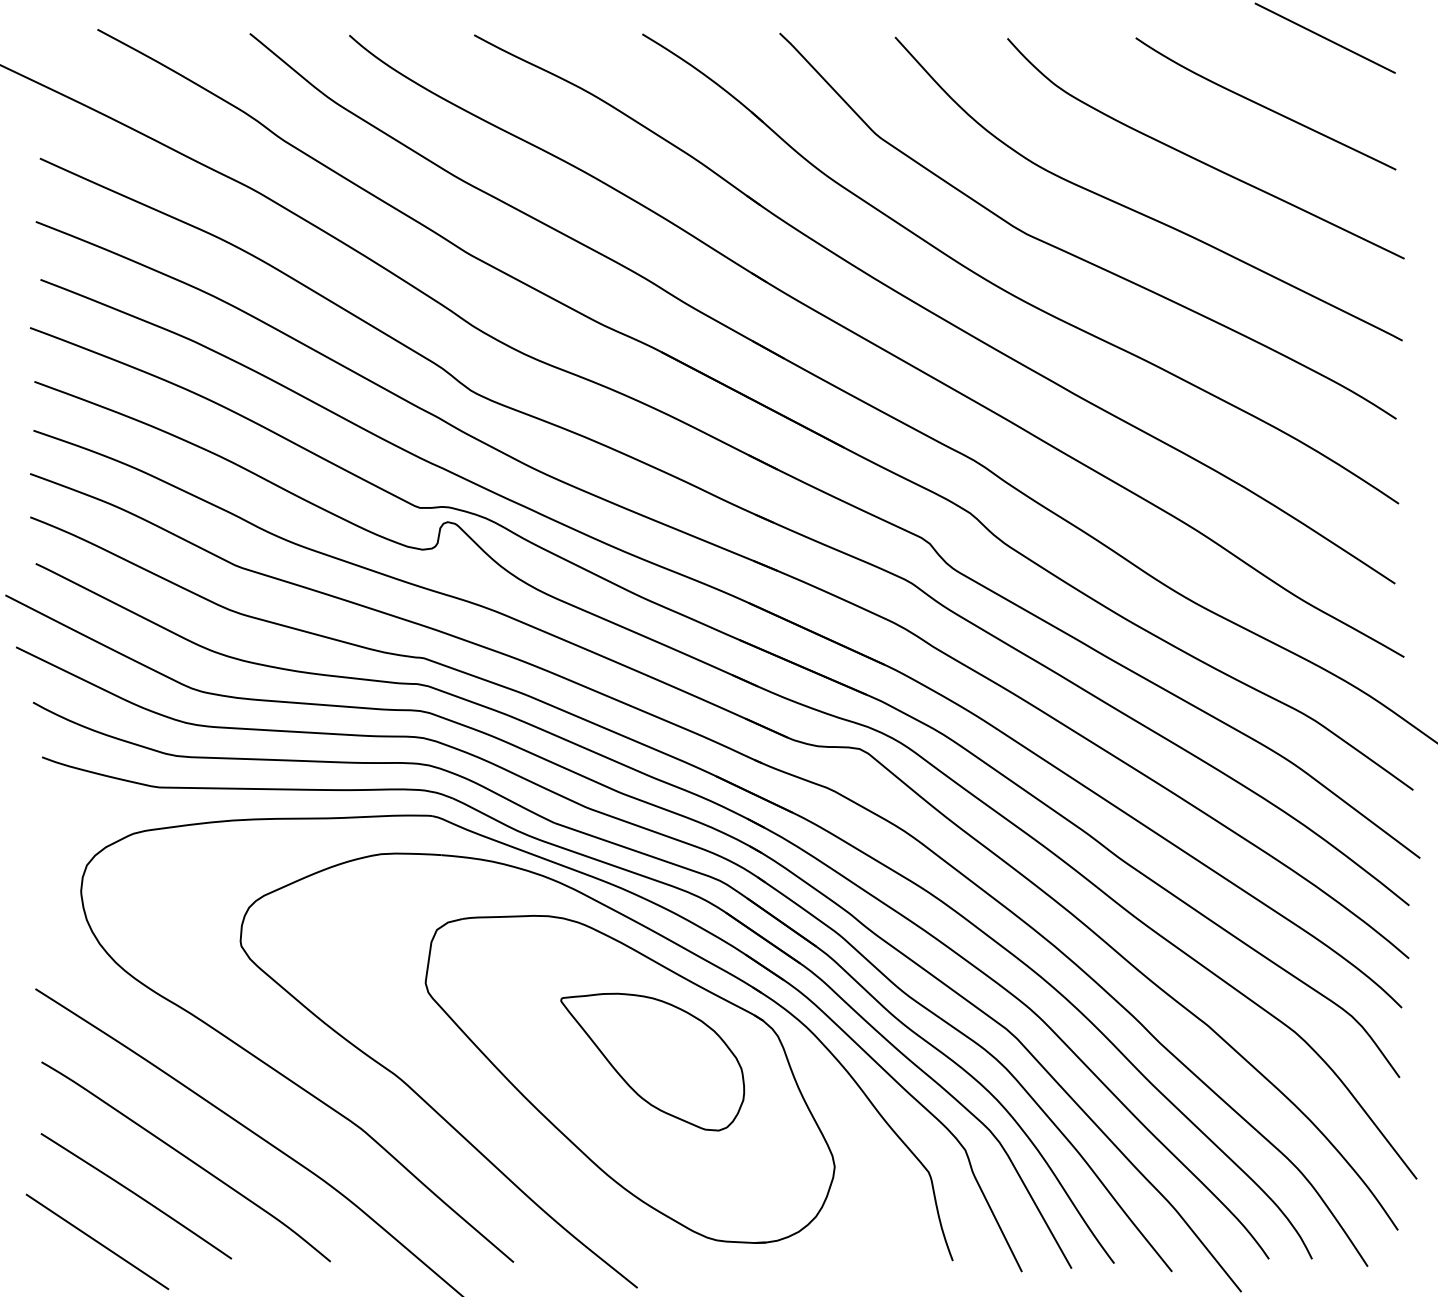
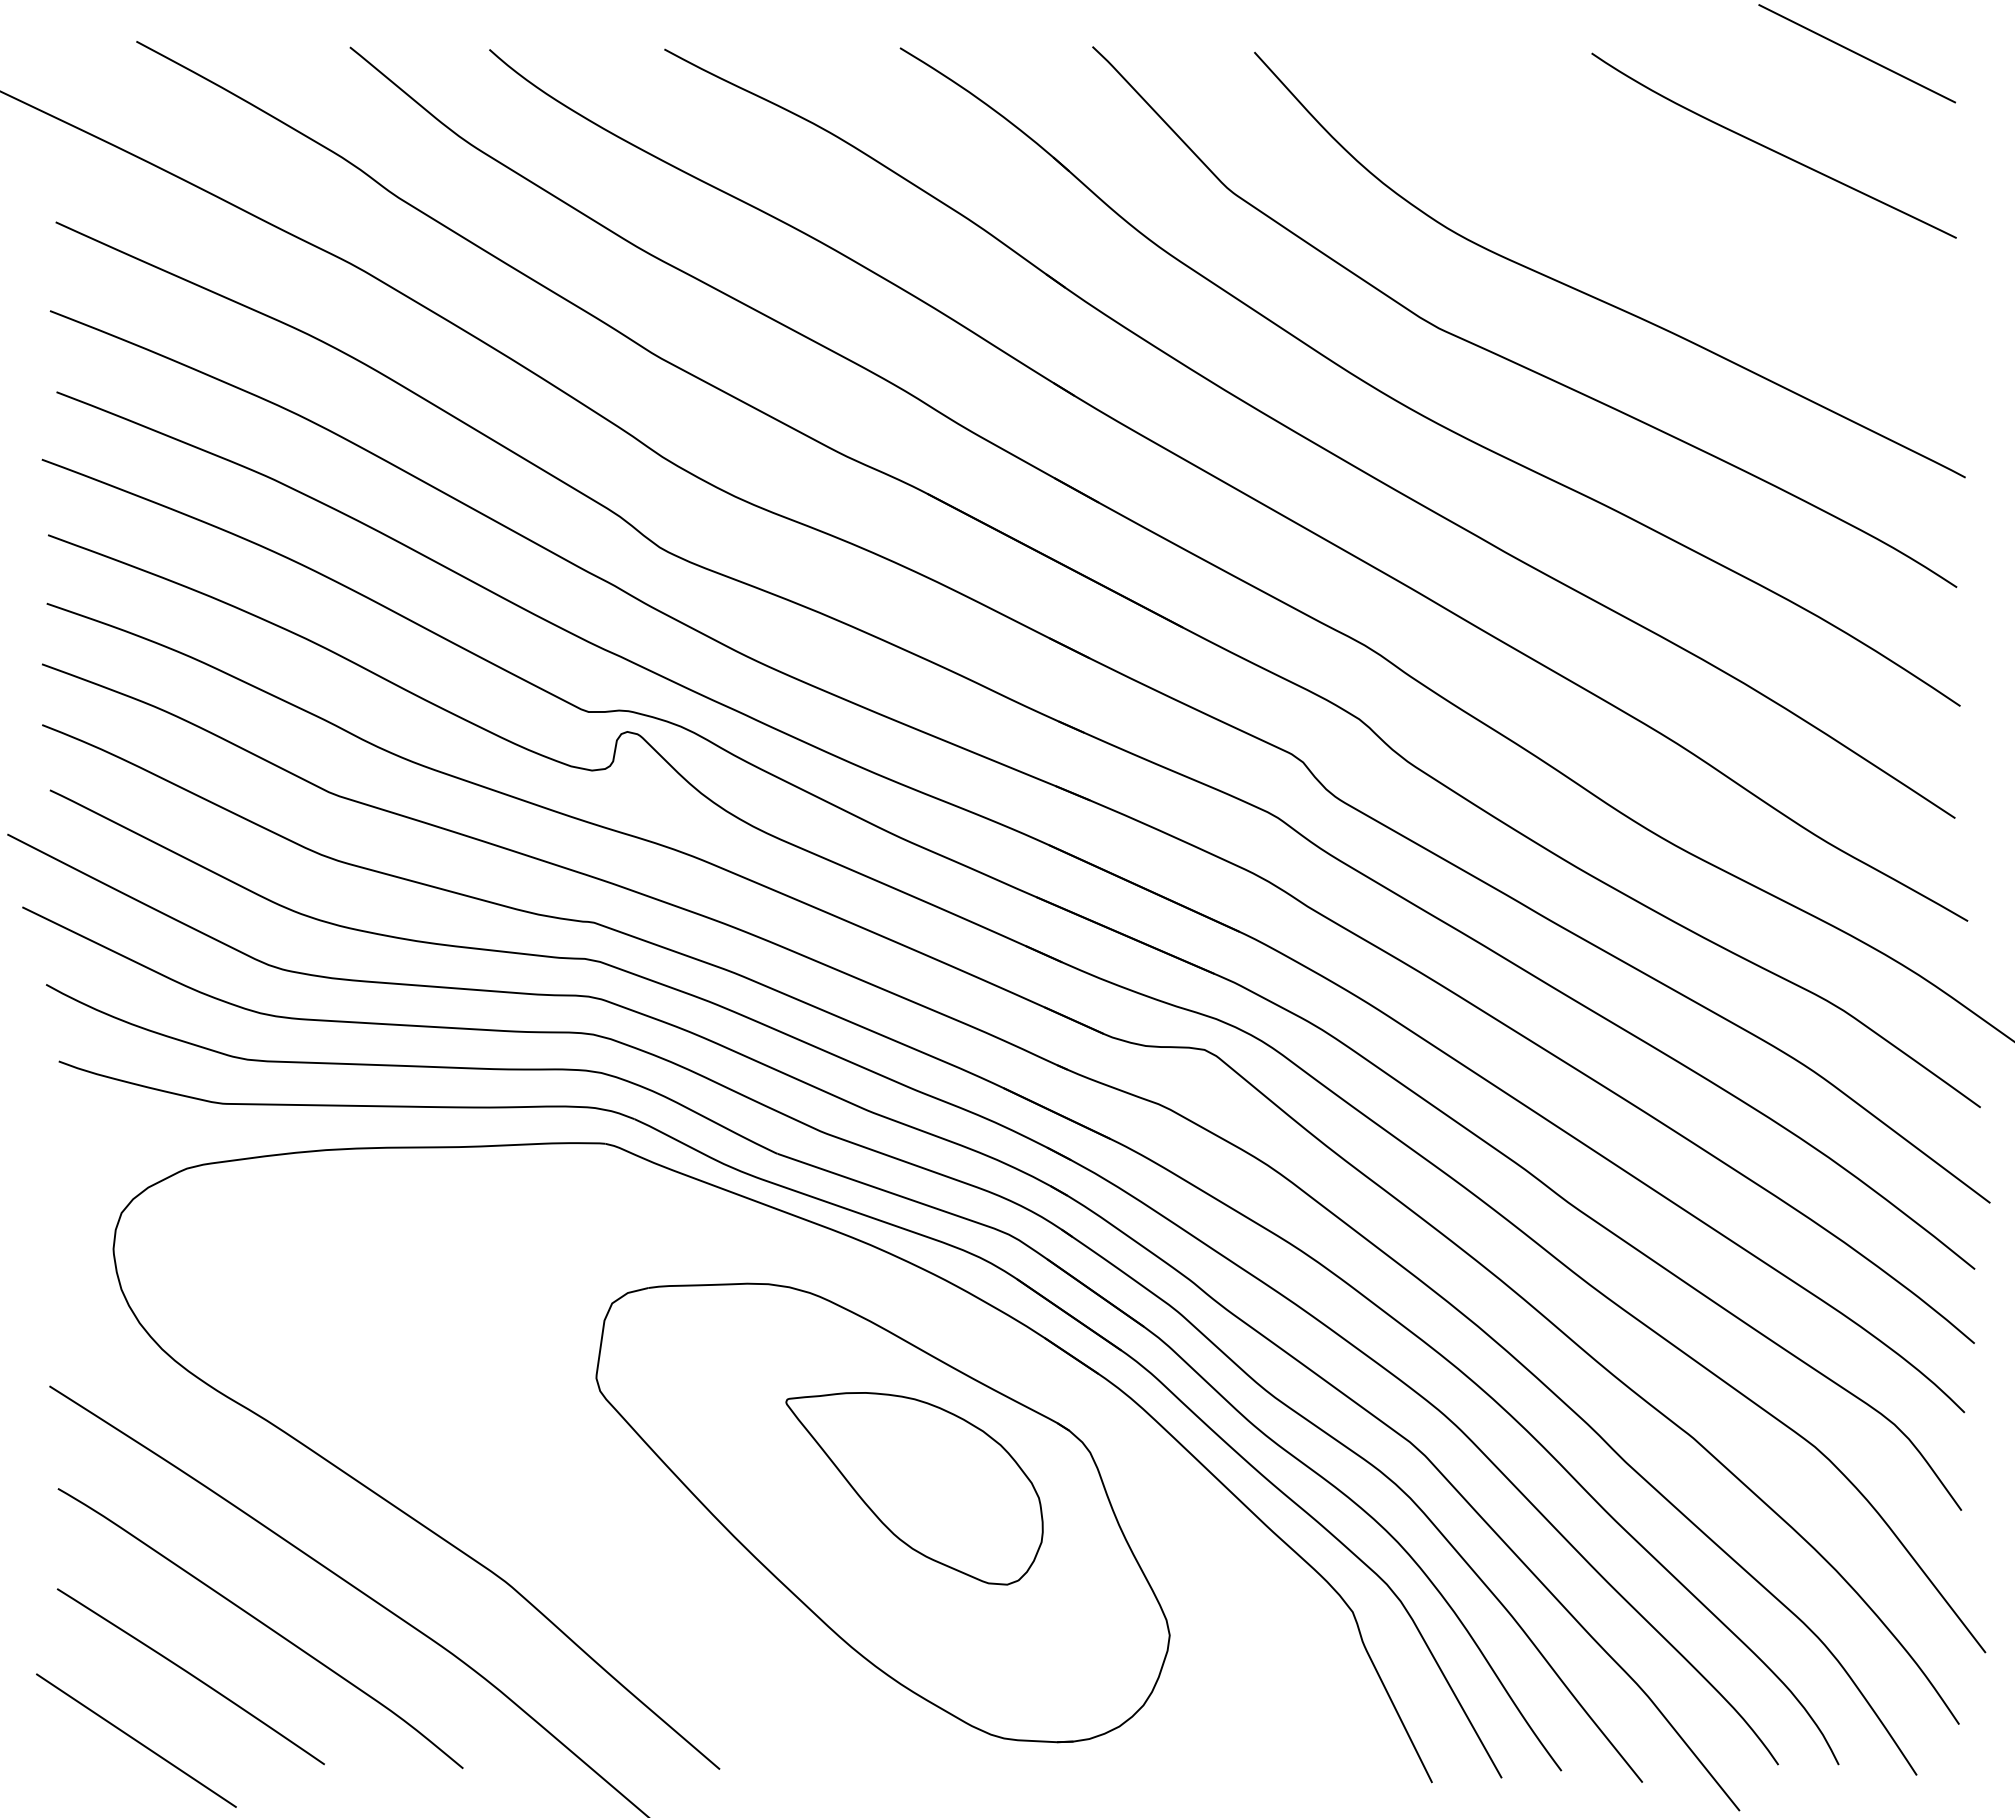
curve: (1199, 160) -> (1680, 224), removed
part: (498, 1168) -> (698, 1637), removed

